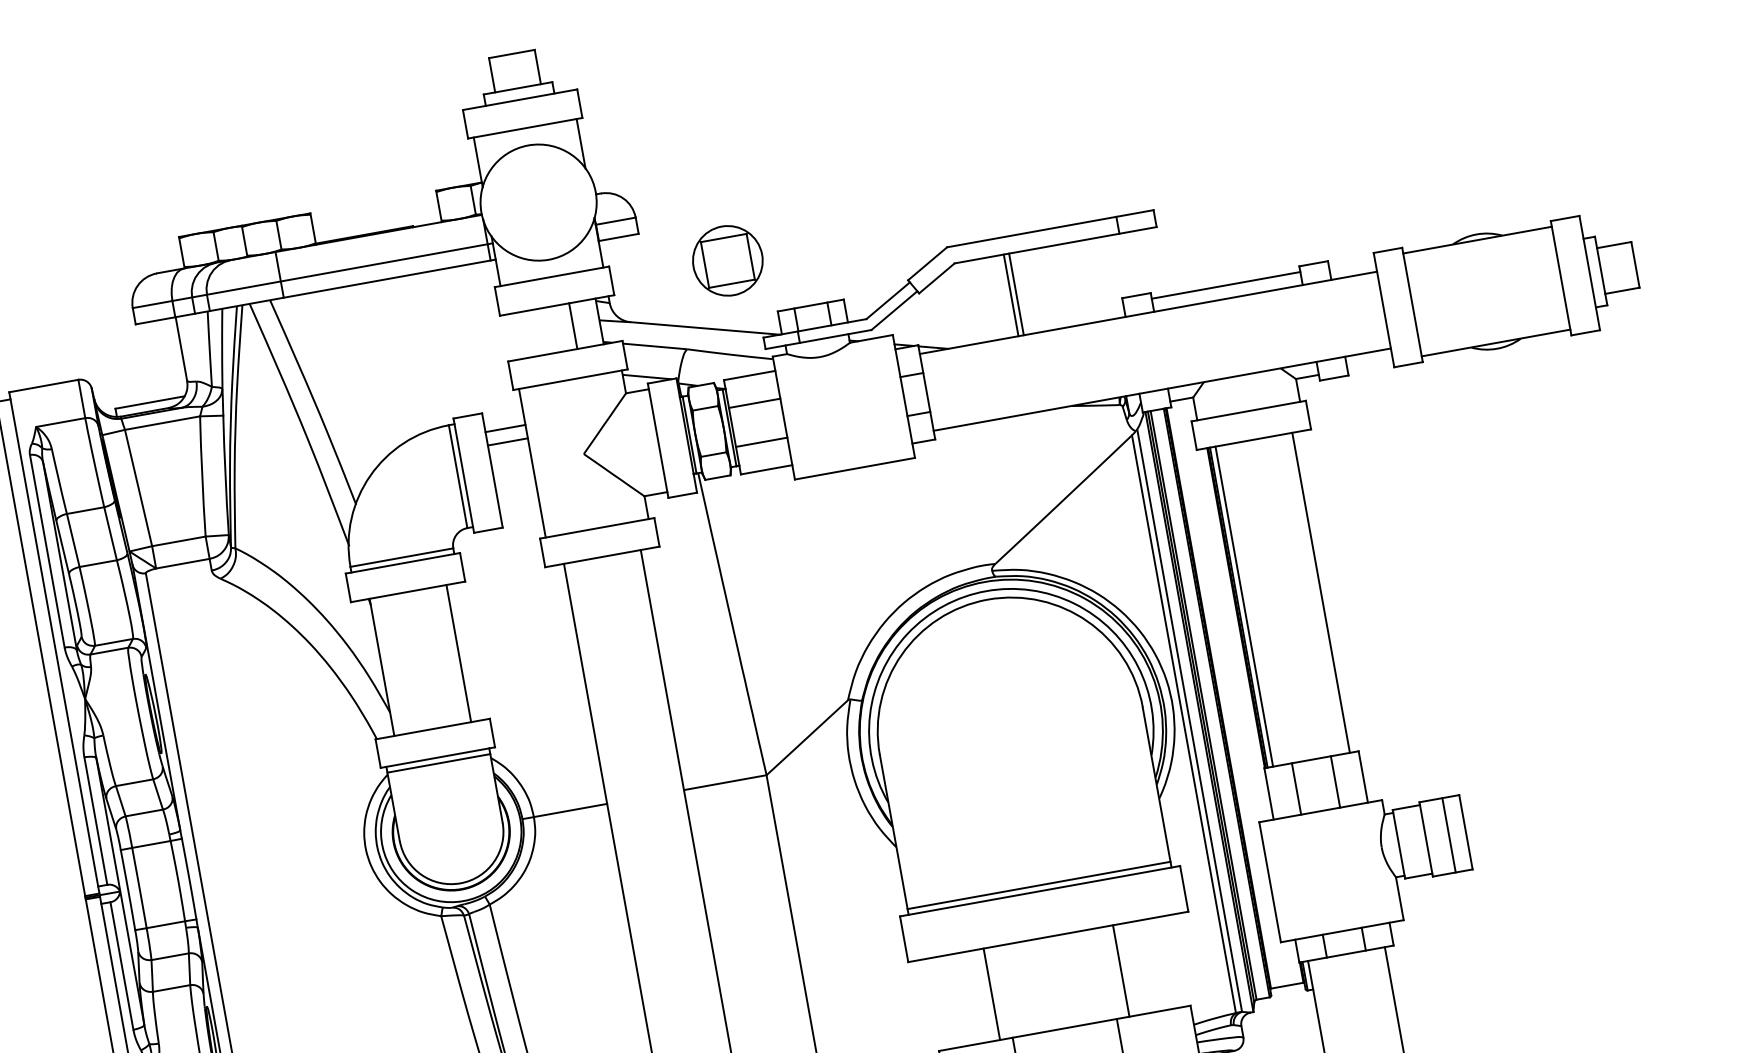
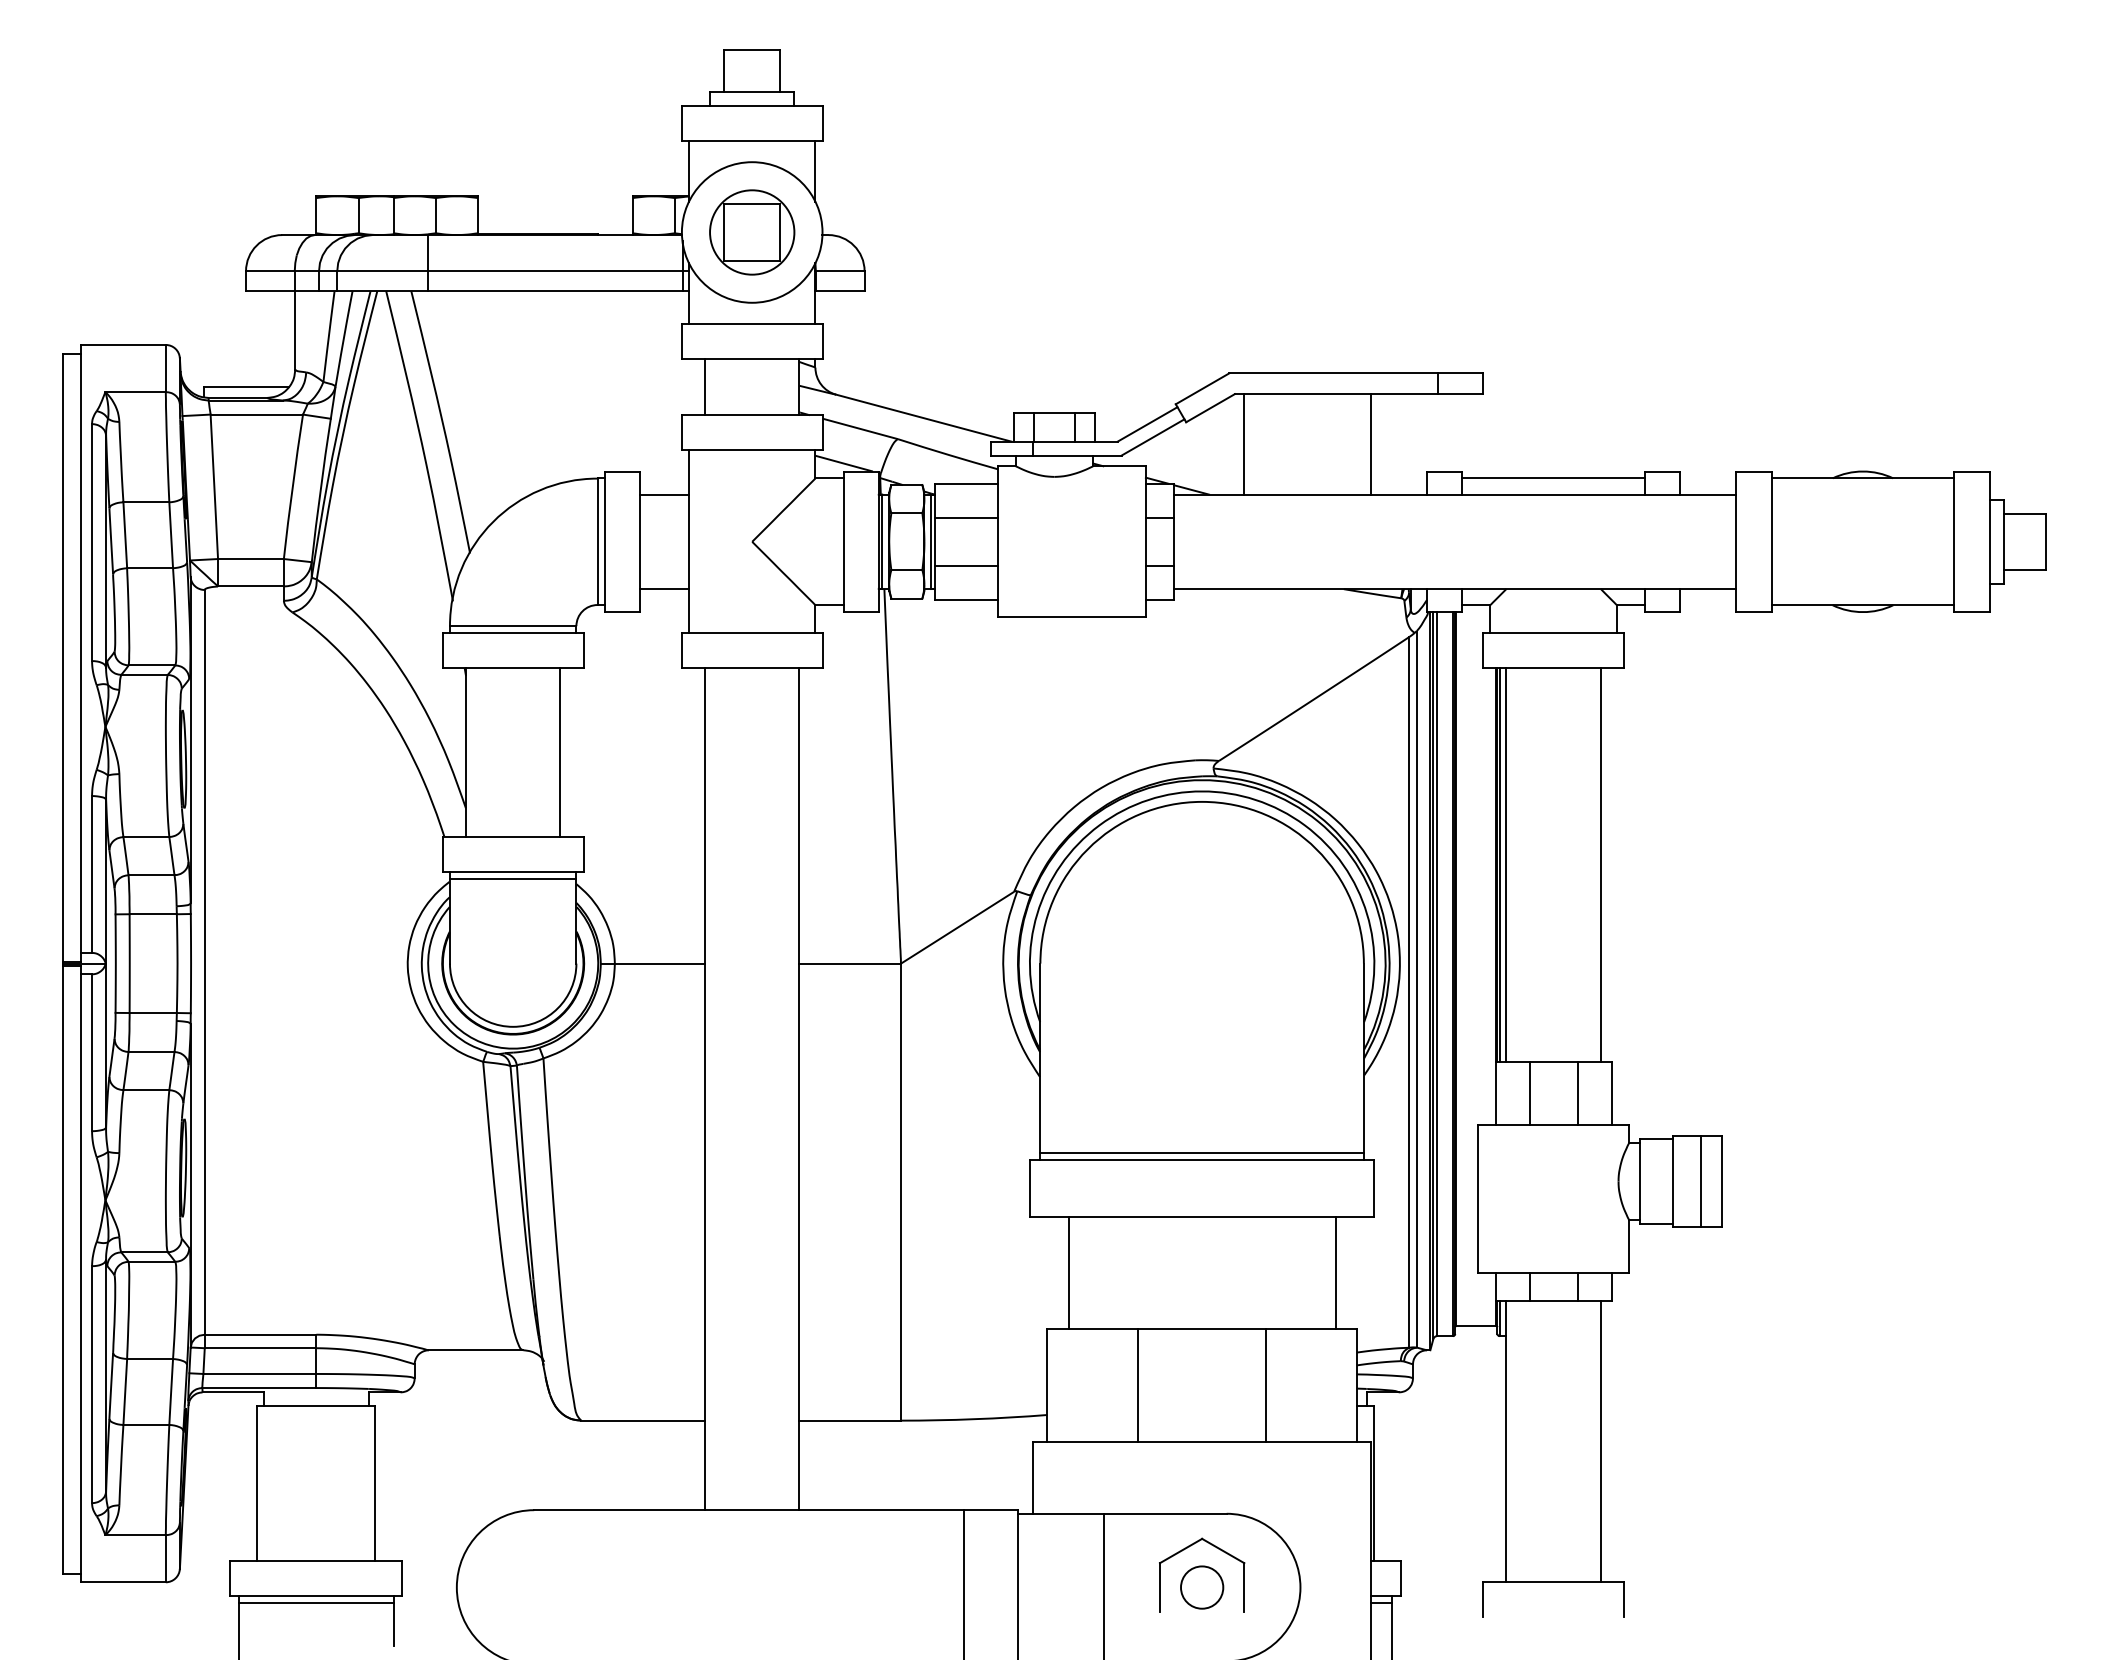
part: (728, 260) -> (752, 232), moved
line: (1016, 294) -> (1370, 444), moved
line: (1011, 295) -> (1244, 444), moved
line: (572, 326) -> (704, 387), moved
line: (507, 442) -> (663, 589), moved
line: (1121, 970) -> (1335, 1272), moved
line: (991, 993) -> (1068, 1272), moved

